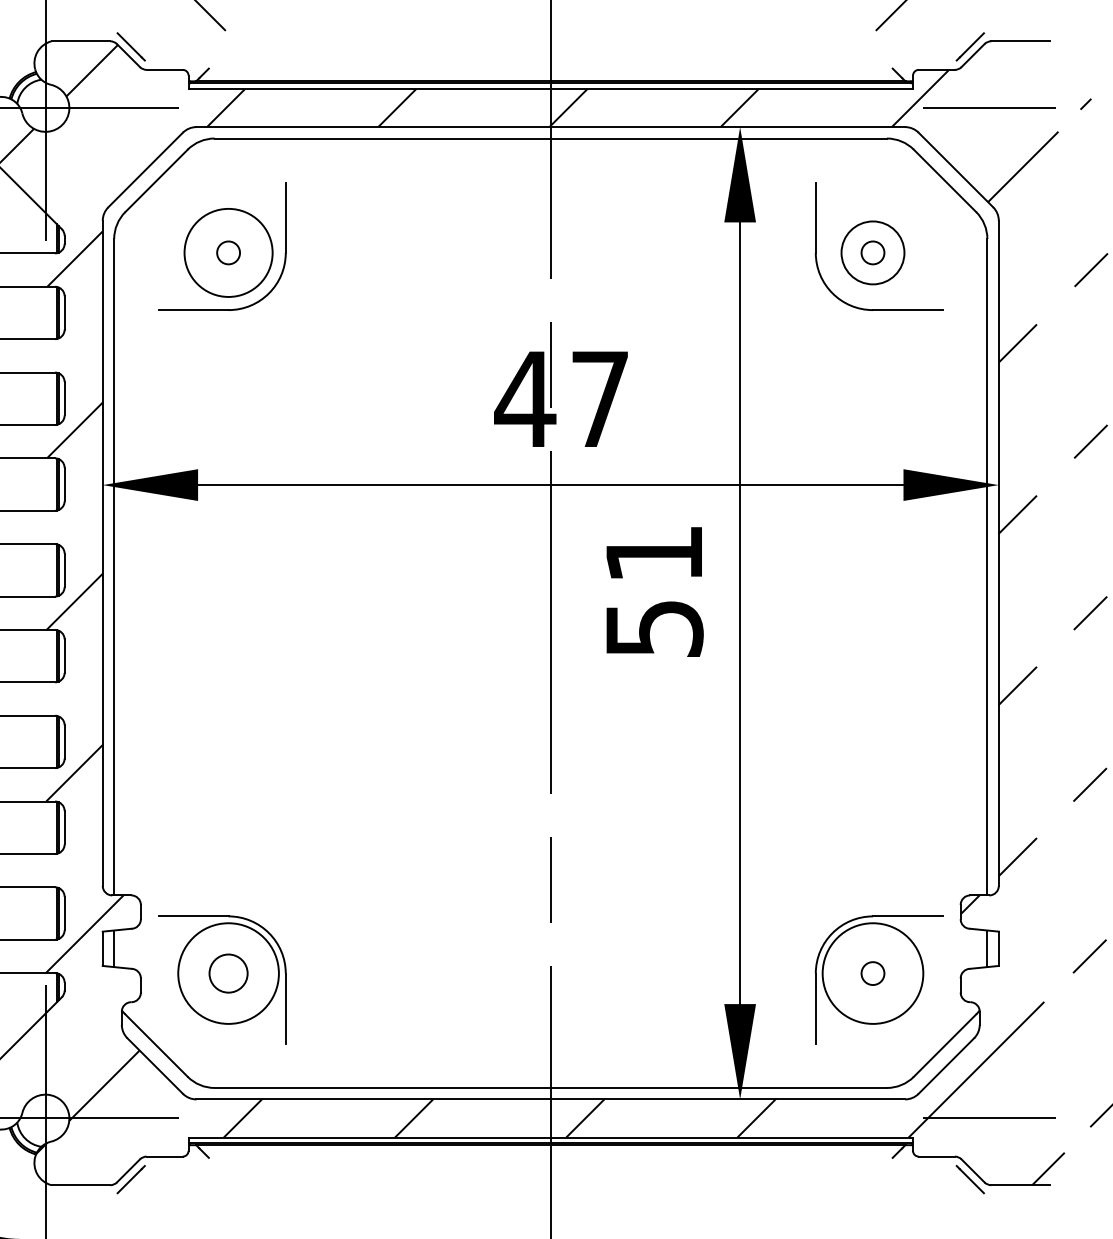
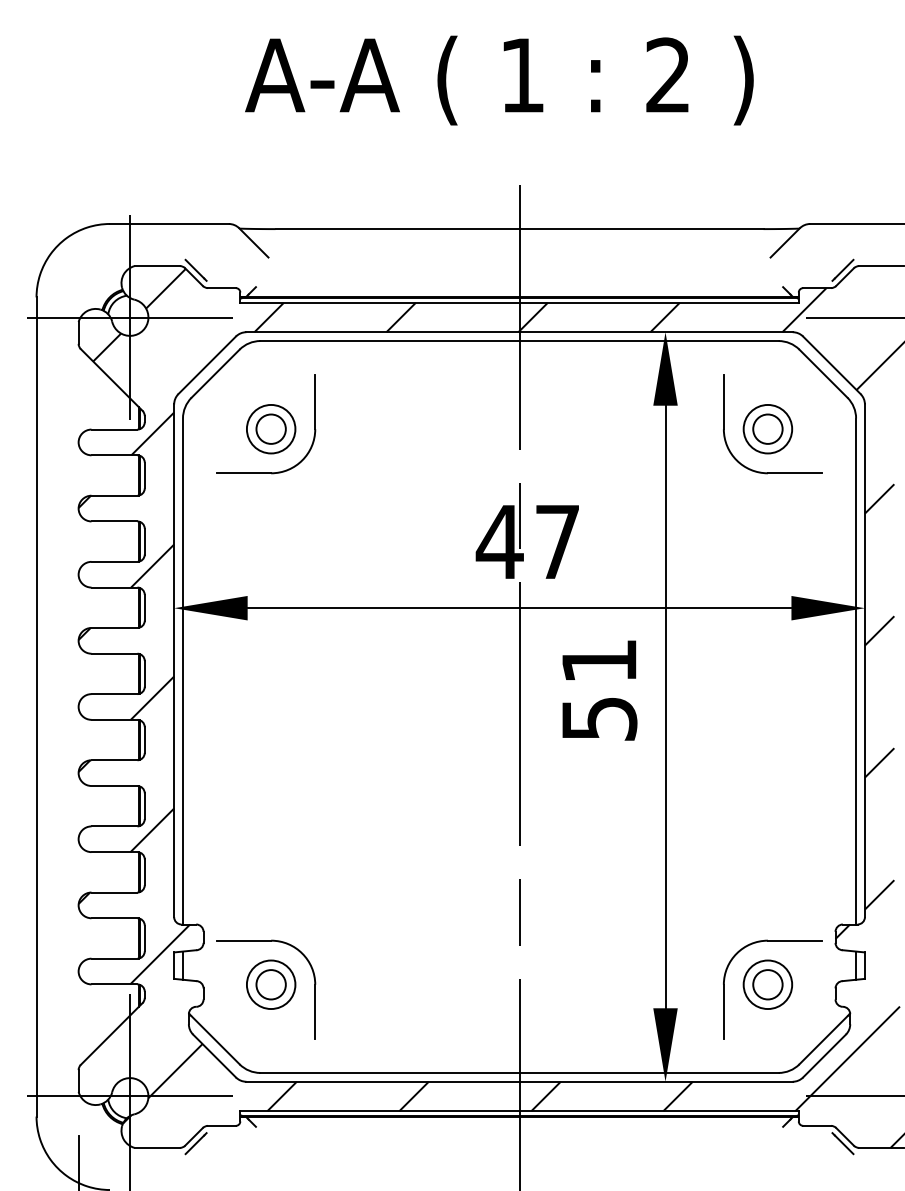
circle: (227, 251) -> (270, 428), size x0.71
circle: (227, 251) -> (270, 428), size x1.67
circle: (872, 251) -> (767, 428), size x1.67
circle: (227, 973) -> (270, 984), size x0.62
circle: (872, 973) -> (767, 984), size x0.62
circle: (872, 973) -> (767, 984), size x1.67

